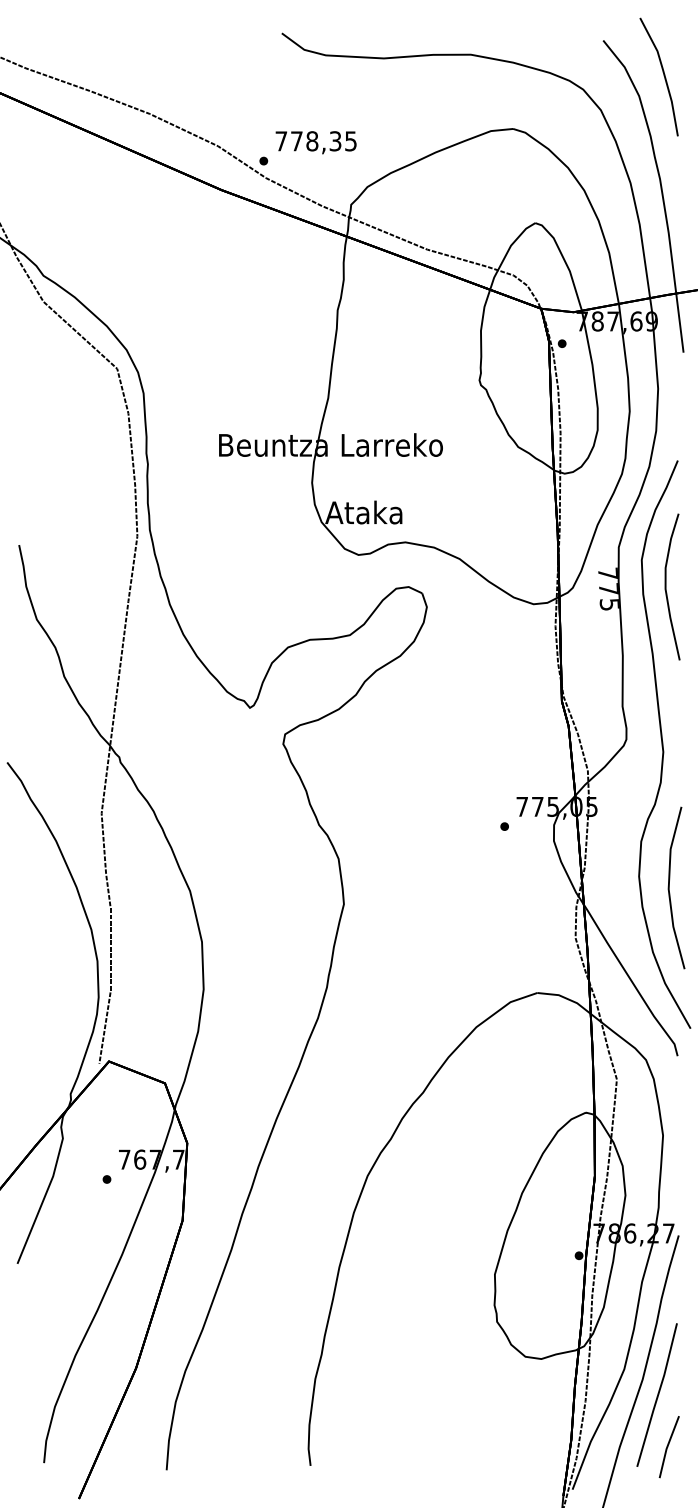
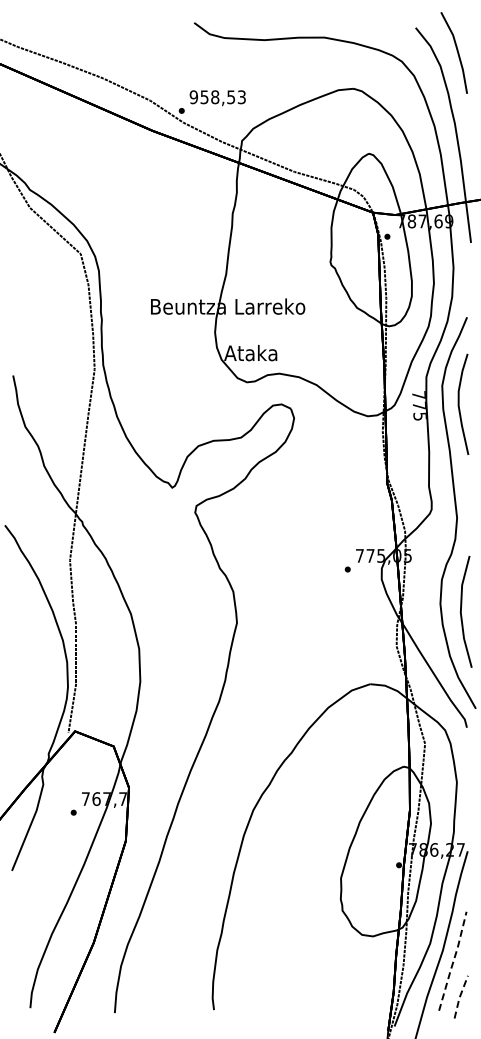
text: (315, 141) -> (217, 97), 778,35 -> 958,53
line: (658, 1395) -> (453, 961), solid -> dashed
line: (668, 1446) -> (460, 996), solid -> dashed

